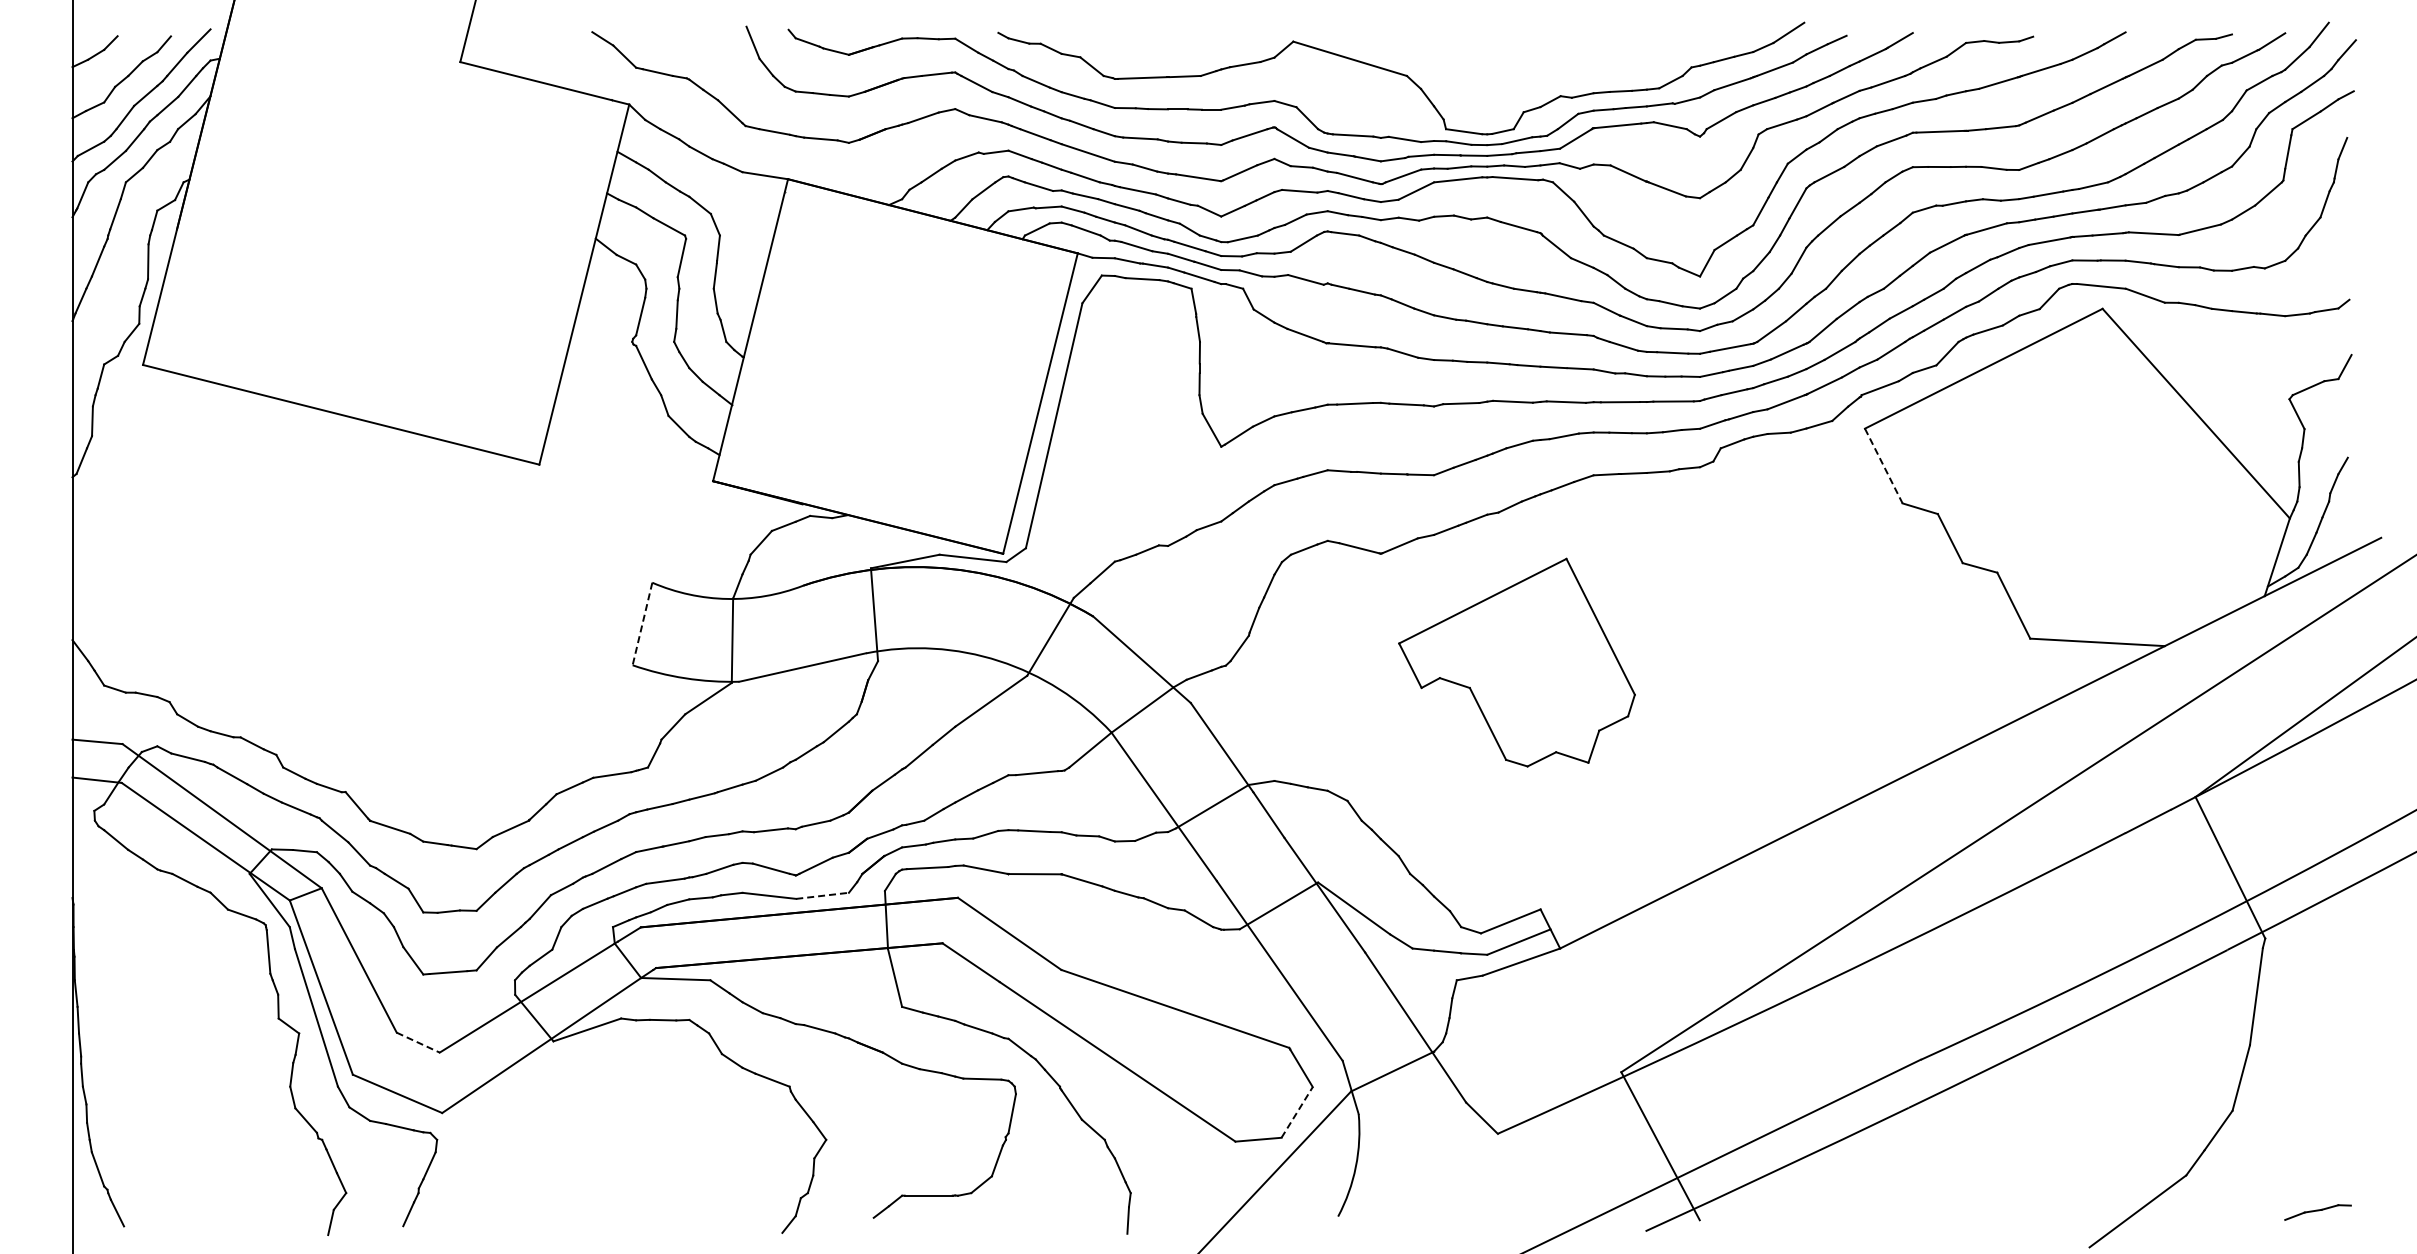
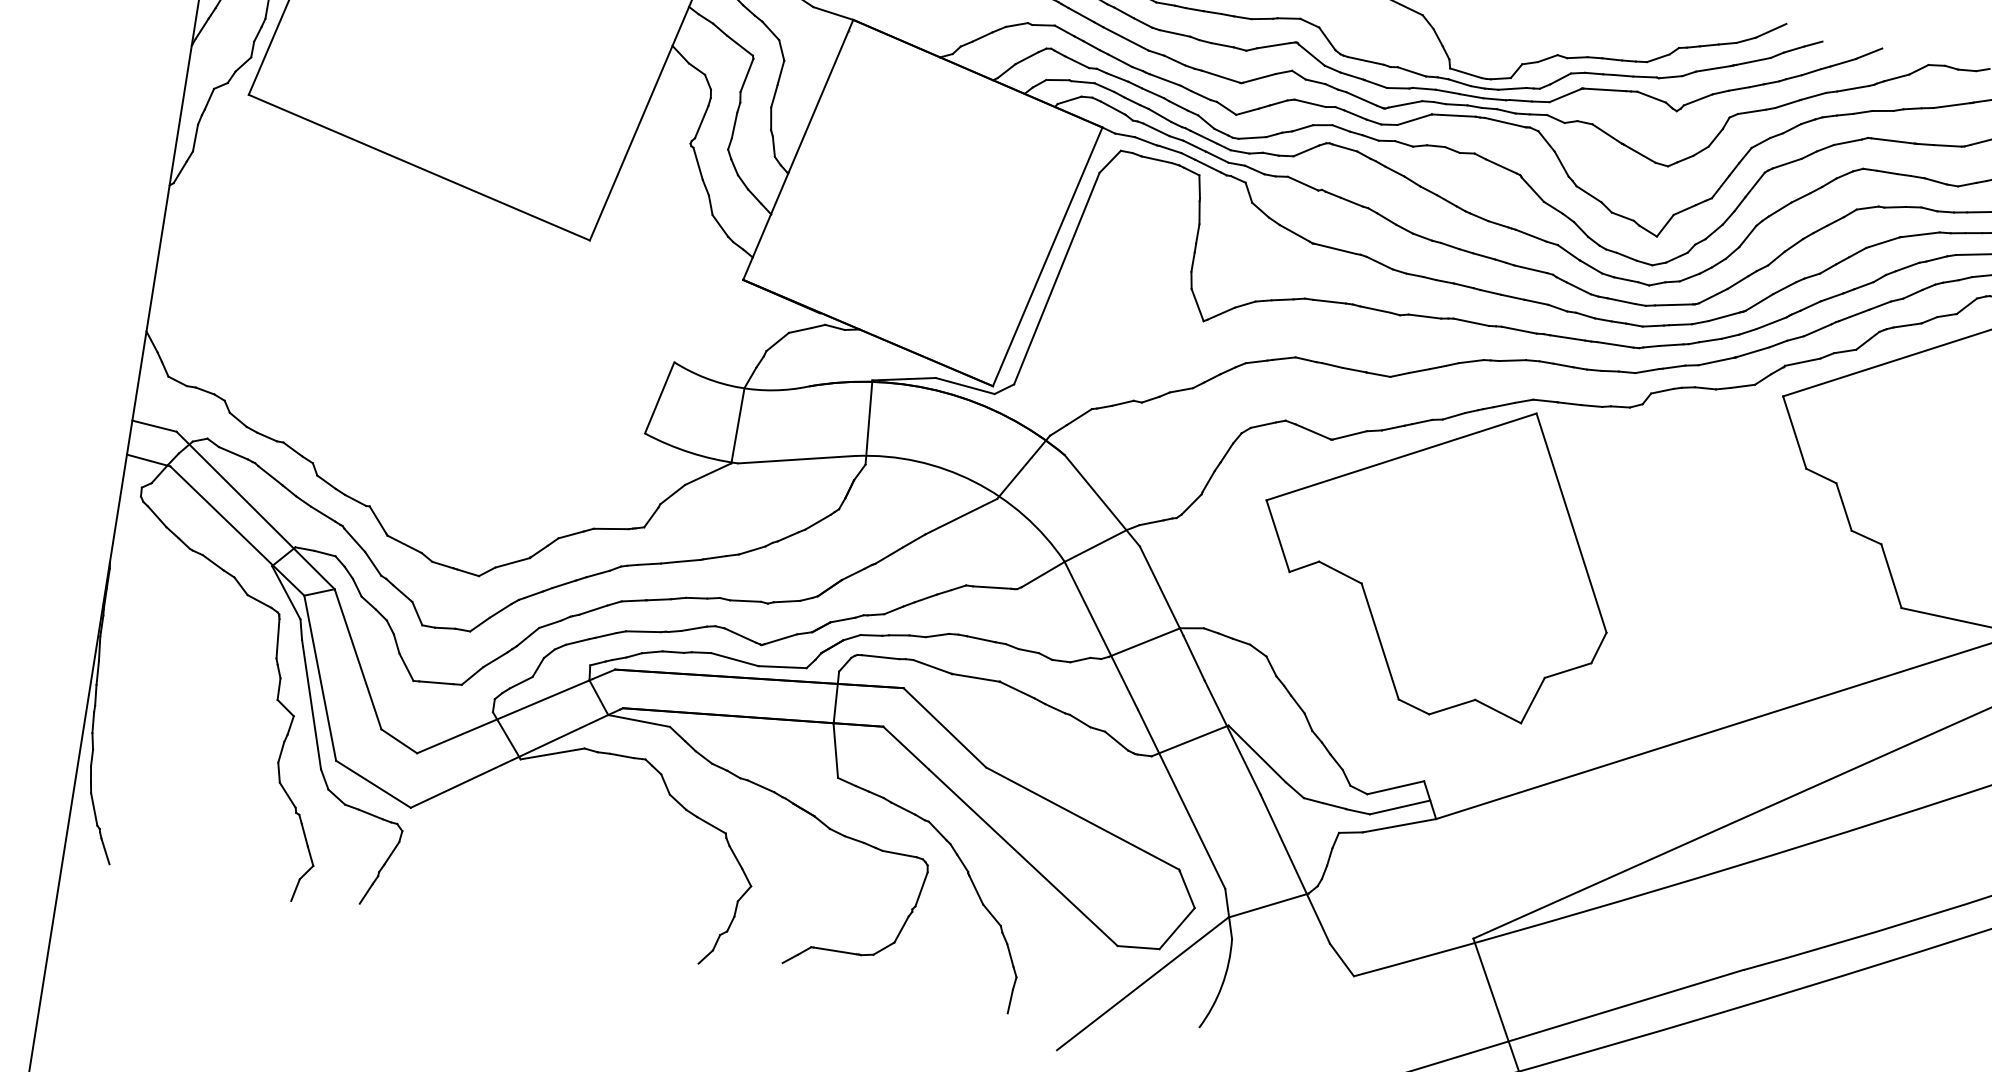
line: (1883, 466) -> (1794, 432), dashed -> solid
line: (642, 624) -> (659, 398), dashed -> solid
part: (1516, 662) -> (1437, 556), size x1.67
line: (822, 895) -> (782, 666), dashed -> solid
line: (418, 1042) -> (399, 741), dashed -> solid
line: (1297, 1112) -> (1177, 928), dashed -> solid

